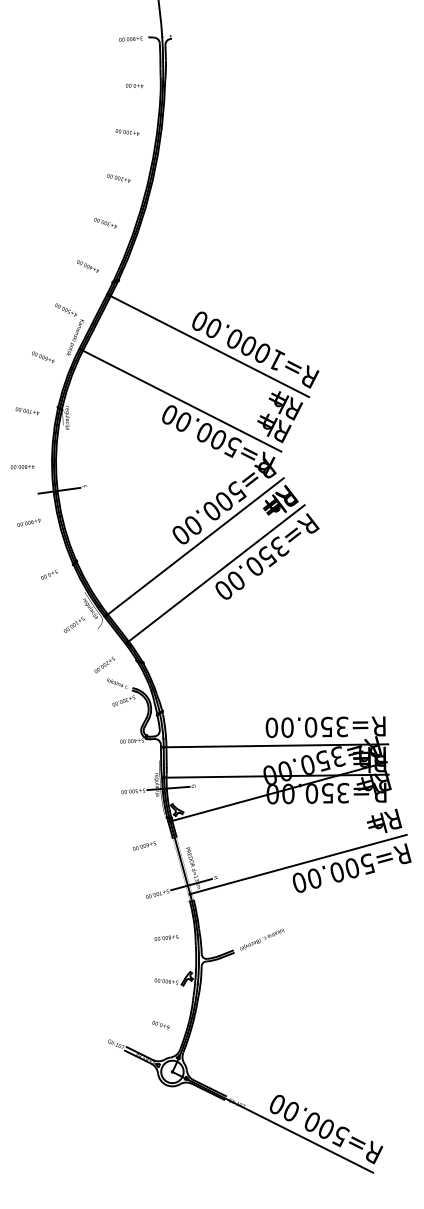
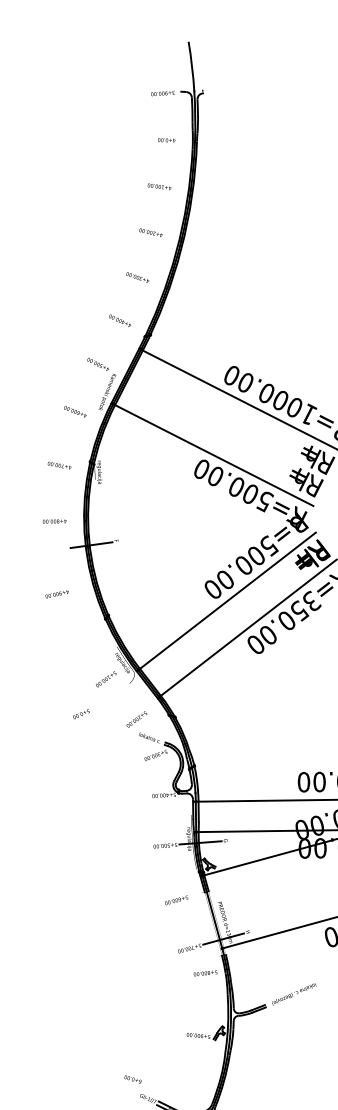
text: (28, 522) -> (56, 593), moved
text: (49, 574) -> (81, 713), moved
text: (166, 937) -> (205, 972), moved
text: (160, 1025) -> (132, 1079), moved

